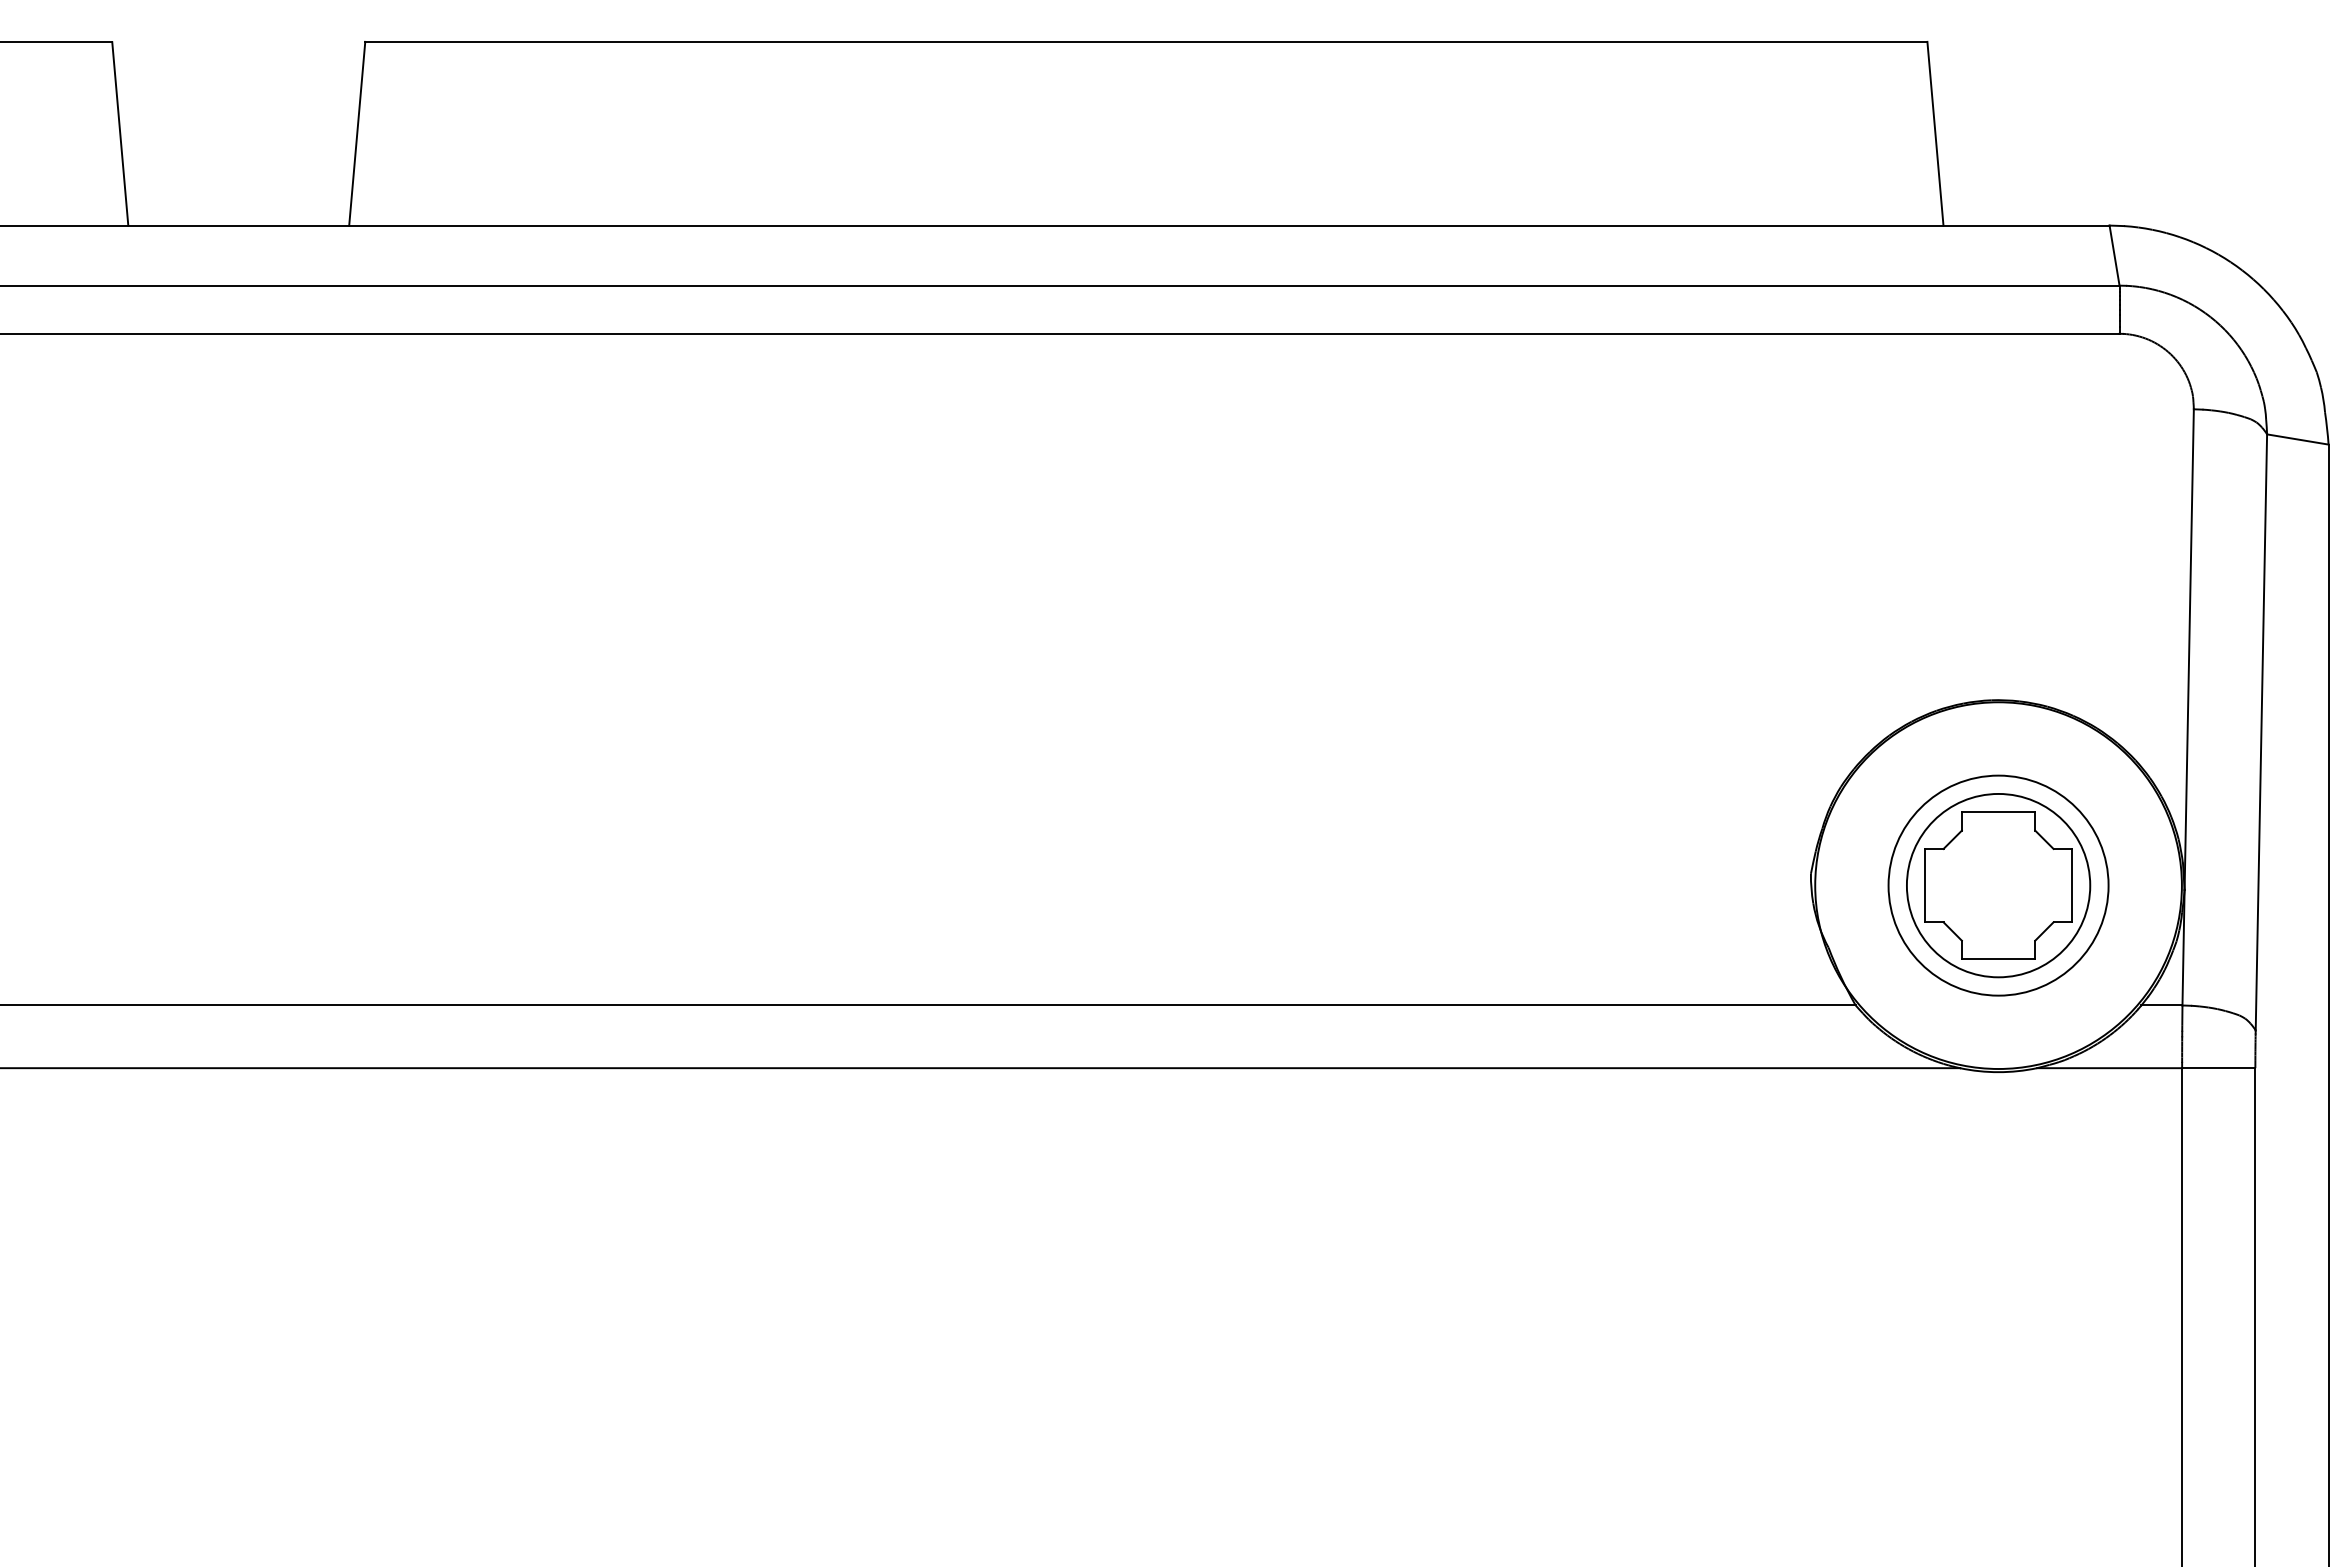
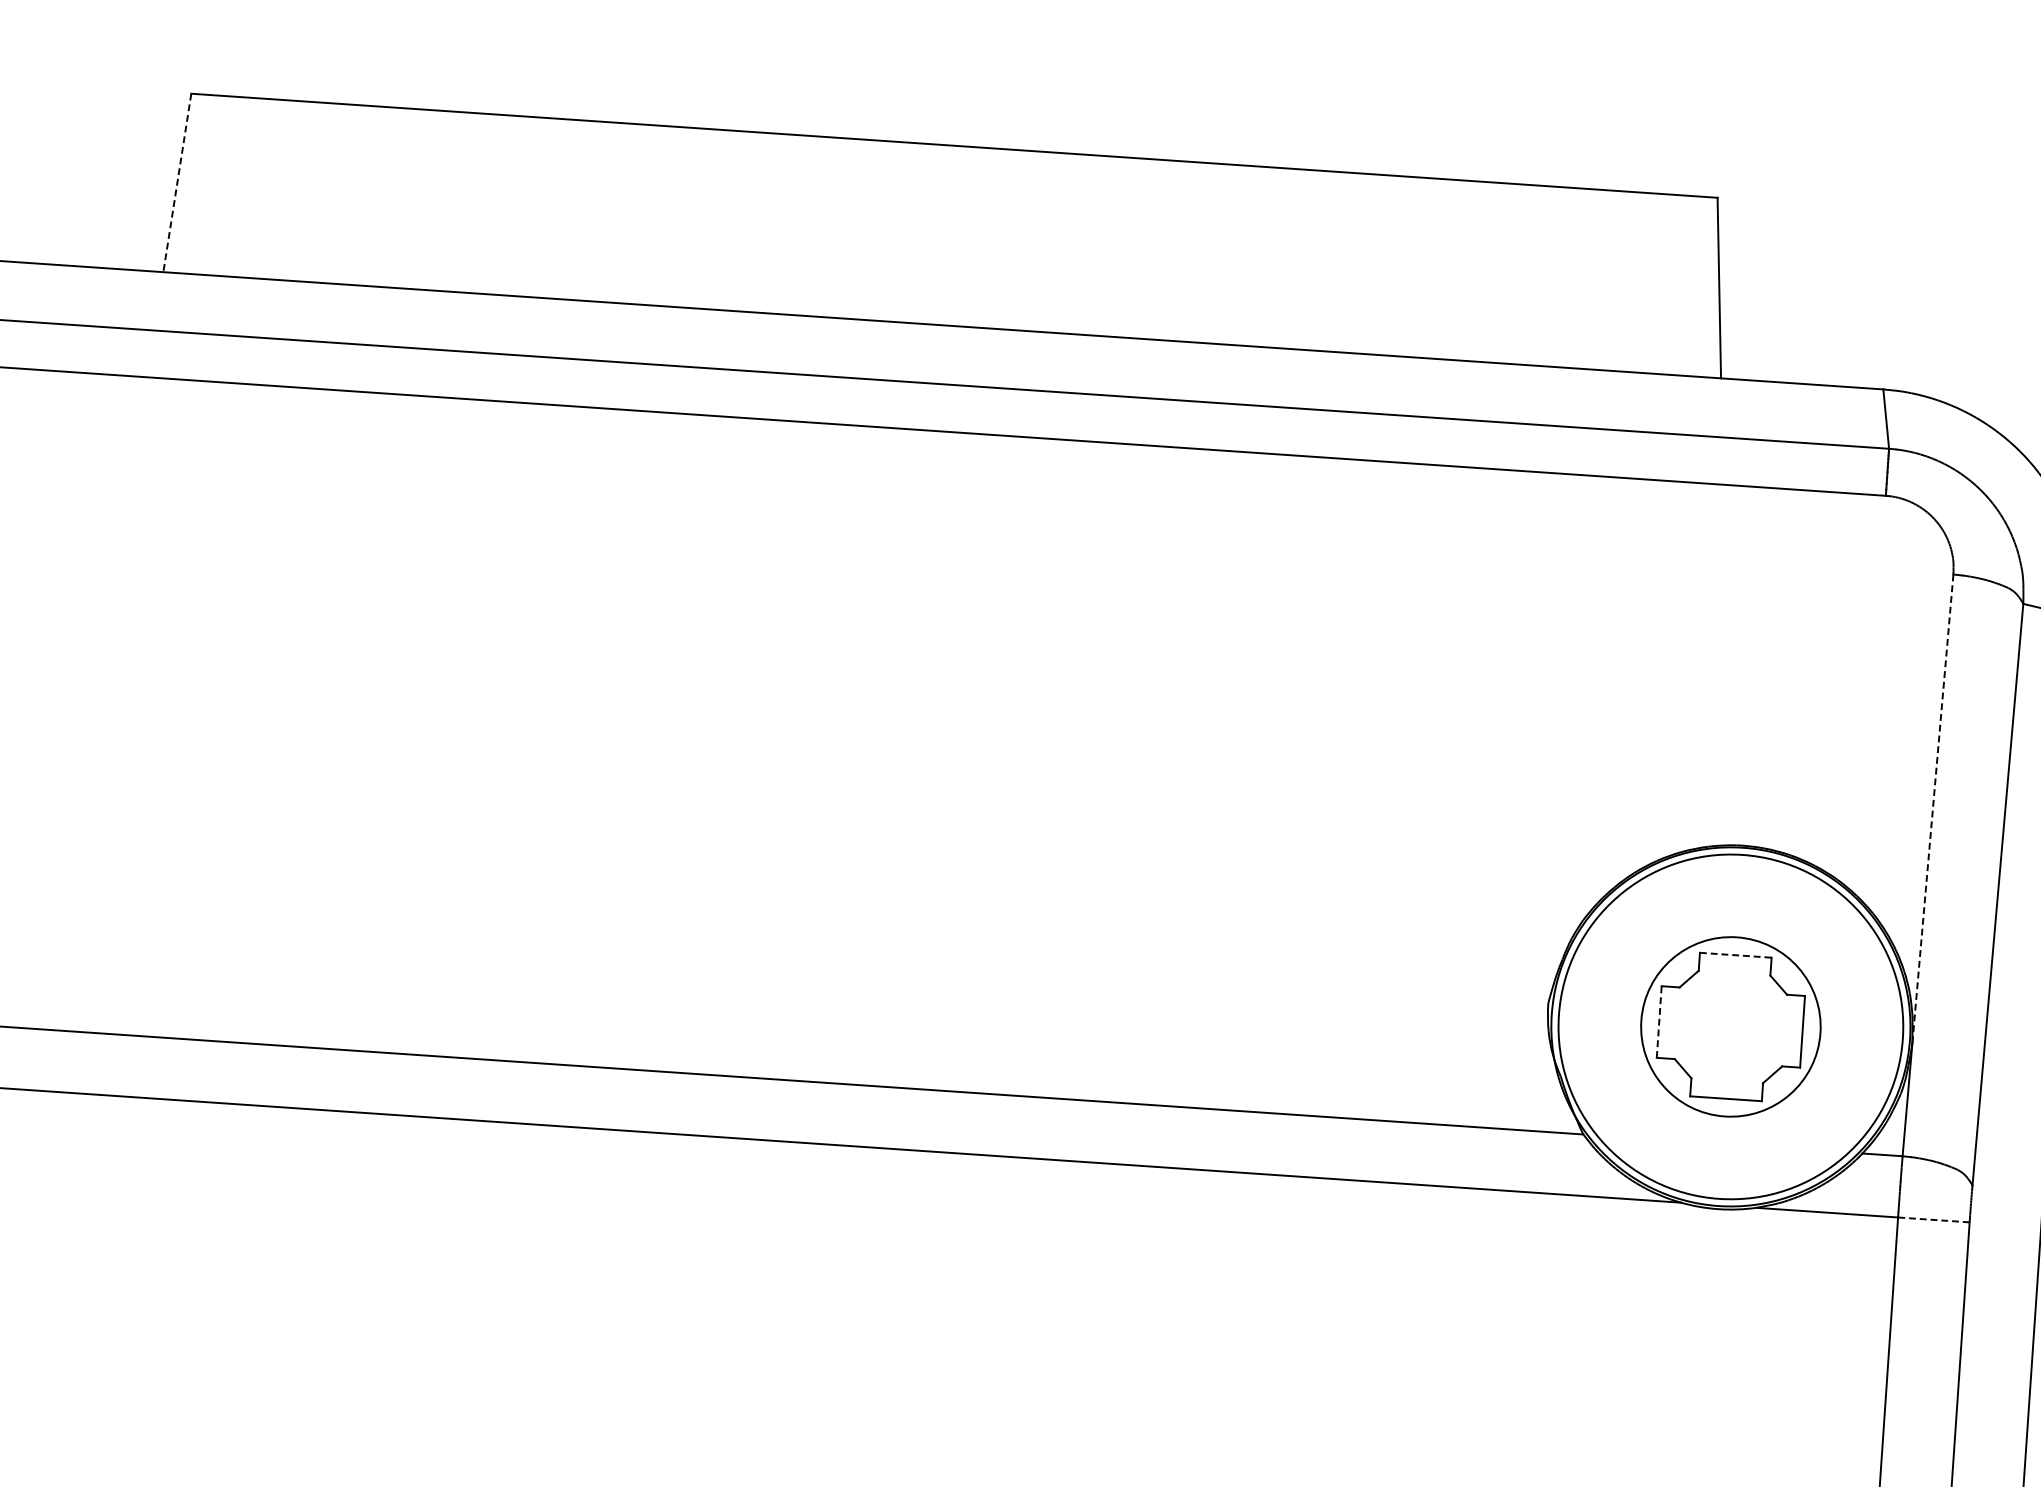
line: (357, 134) -> (177, 183), solid -> dashed
line: (2189, 650) -> (1933, 809), solid -> dashed
line: (1998, 812) -> (1735, 955), solid -> dashed
line: (1925, 885) -> (1659, 1021), solid -> dashed
circle: (1998, 885) -> (1730, 1026), size x1.6
line: (2218, 1068) -> (1933, 1220), solid -> dashed

